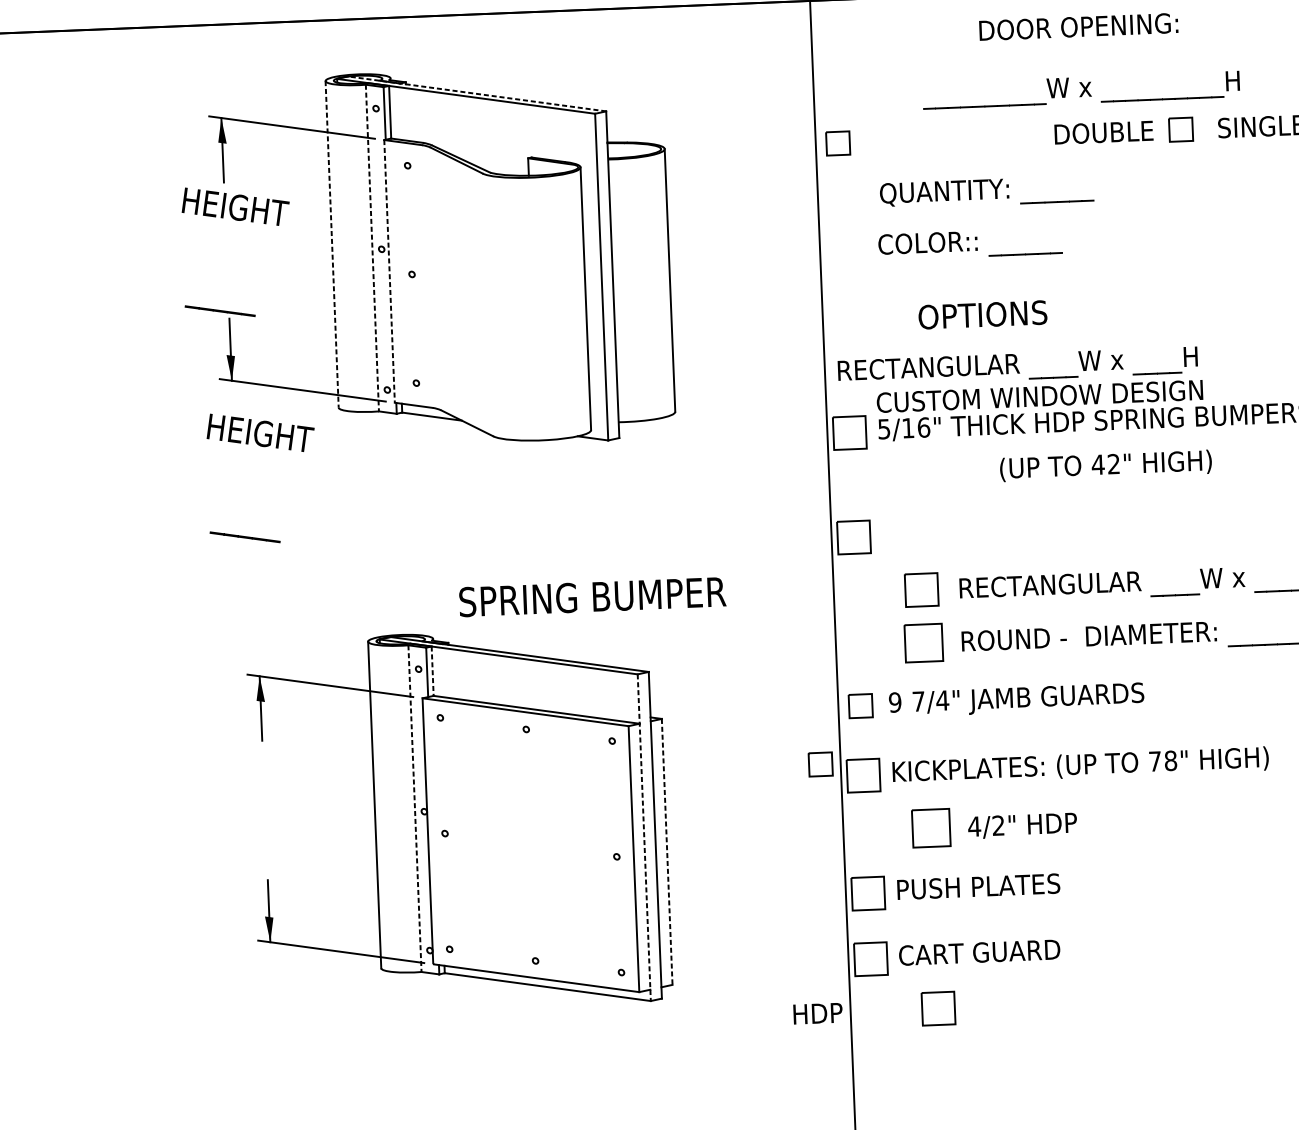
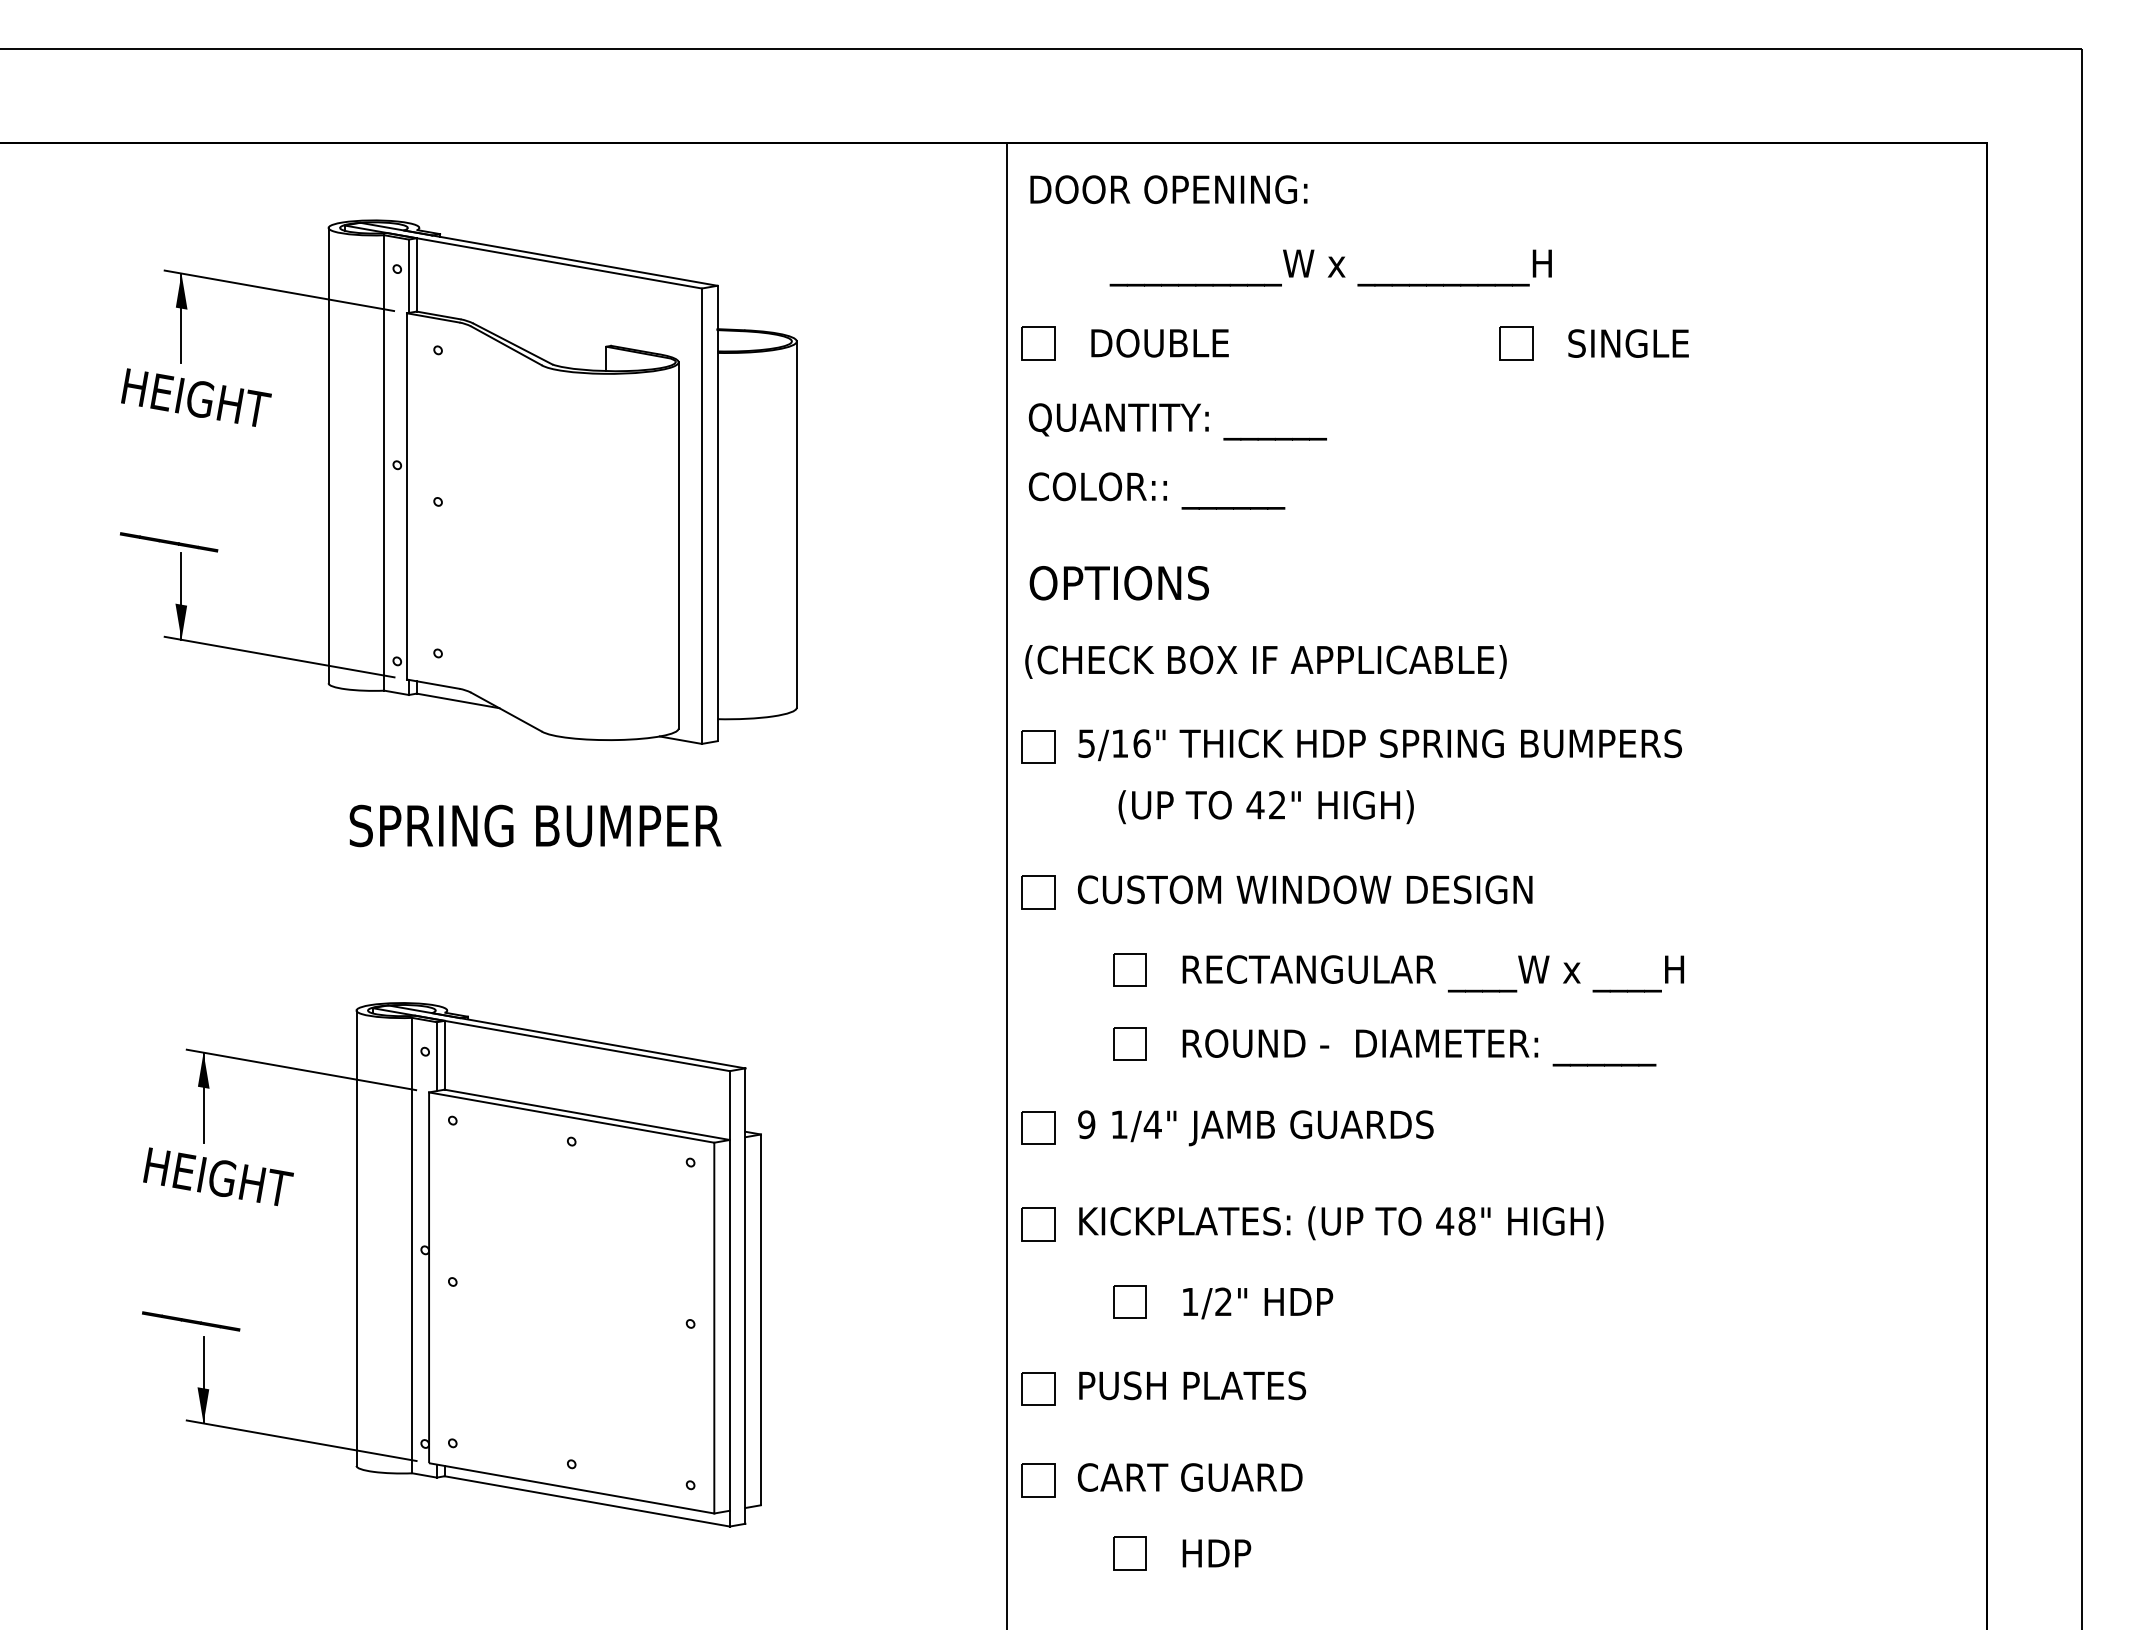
text: (1078, 26) -> (1168, 189), moved
text: (1080, 89) -> (1330, 267), moved
line: (476, 94) -> (538, 254), dashed -> solid
text: (1103, 132) -> (1159, 343), moved
text: (986, 192) -> (1177, 421), moved
text: (970, 243) -> (1156, 490), moved
line: (332, 244) -> (328, 455), dashed -> solid
line: (372, 247) -> (384, 462), dashed -> solid
line: (389, 271) -> (407, 496), dashed -> solid
text: (982, 315) -> (1118, 583), moved
text: (1017, 366) -> (1275, 663), RECTANGULAR ____W x ____H -> (CHECK BOX IF APPLICABLE)
text: (1039, 396) -> (1304, 889), moved
part: (849, 432) -> (1038, 746), size x0.71
text: (1105, 466) -> (1265, 807), moved
text: (261, 477) -> (217, 1239), moved
part: (853, 537) -> (1038, 892), size x0.71
part: (921, 589) -> (1129, 969), size x0.71
text: (592, 596) -> (535, 825), moved
part: (923, 643) -> (1129, 1043), size x0.62
line: (432, 671) -> (444, 1055), dashed -> solid
text: (918, 701) -> (1119, 1124), 7/4" -> 1/4"
text: (1155, 761) -> (1445, 1221), 78" -> 48"
part: (820, 764) -> (979, 1206), removed
part: (863, 775) -> (1038, 1224), size x0.71
line: (415, 808) -> (412, 1245), dashed -> solid
text: (974, 826) -> (1190, 1301), 4/2" -> 1/2"
part: (931, 828) -> (1129, 1301), size x0.62
line: (644, 837) -> (729, 1298), dashed -> solid
line: (666, 852) -> (760, 1320), dashed -> solid
part: (868, 893) -> (1038, 1388), size x0.71
part: (870, 959) -> (1038, 1480), size x0.71
part: (938, 1008) -> (1129, 1553), size x0.71
text: (817, 1013) -> (1216, 1553), moved

